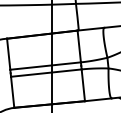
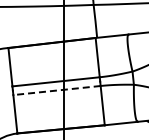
line: (46, 73) -> (57, 90), solid -> dashed

